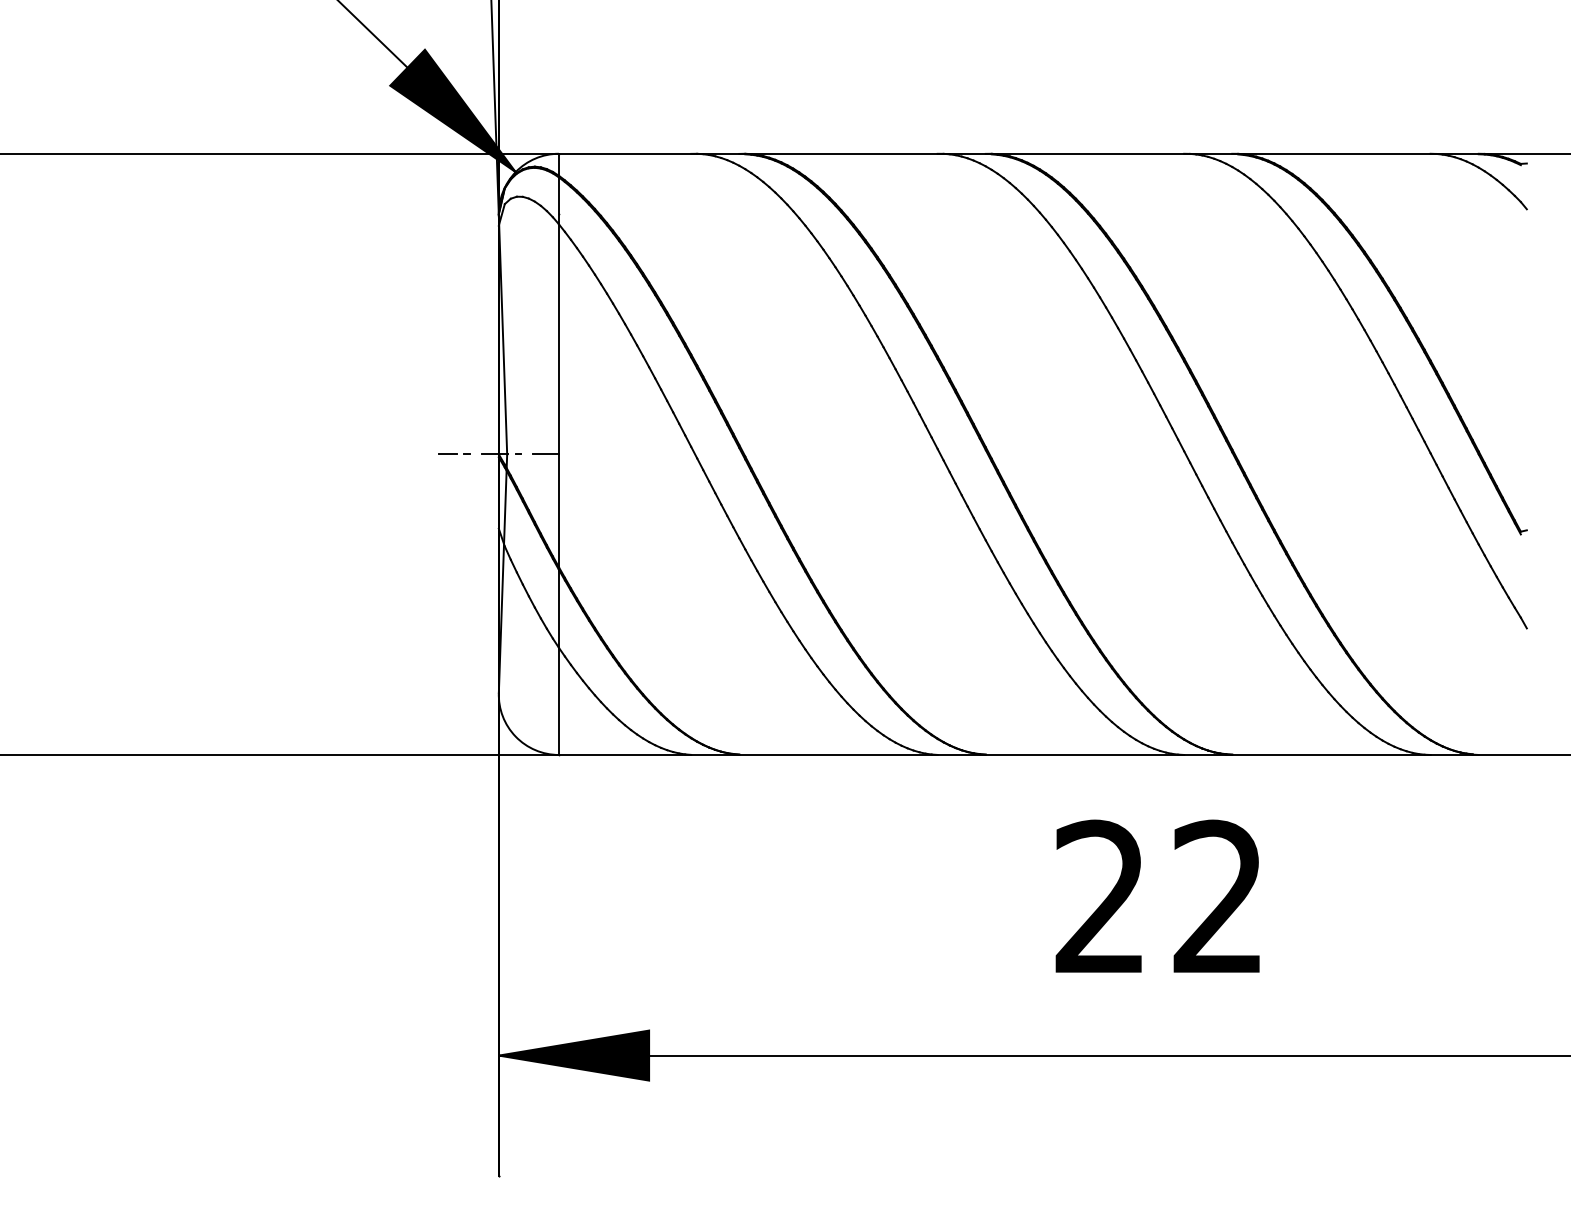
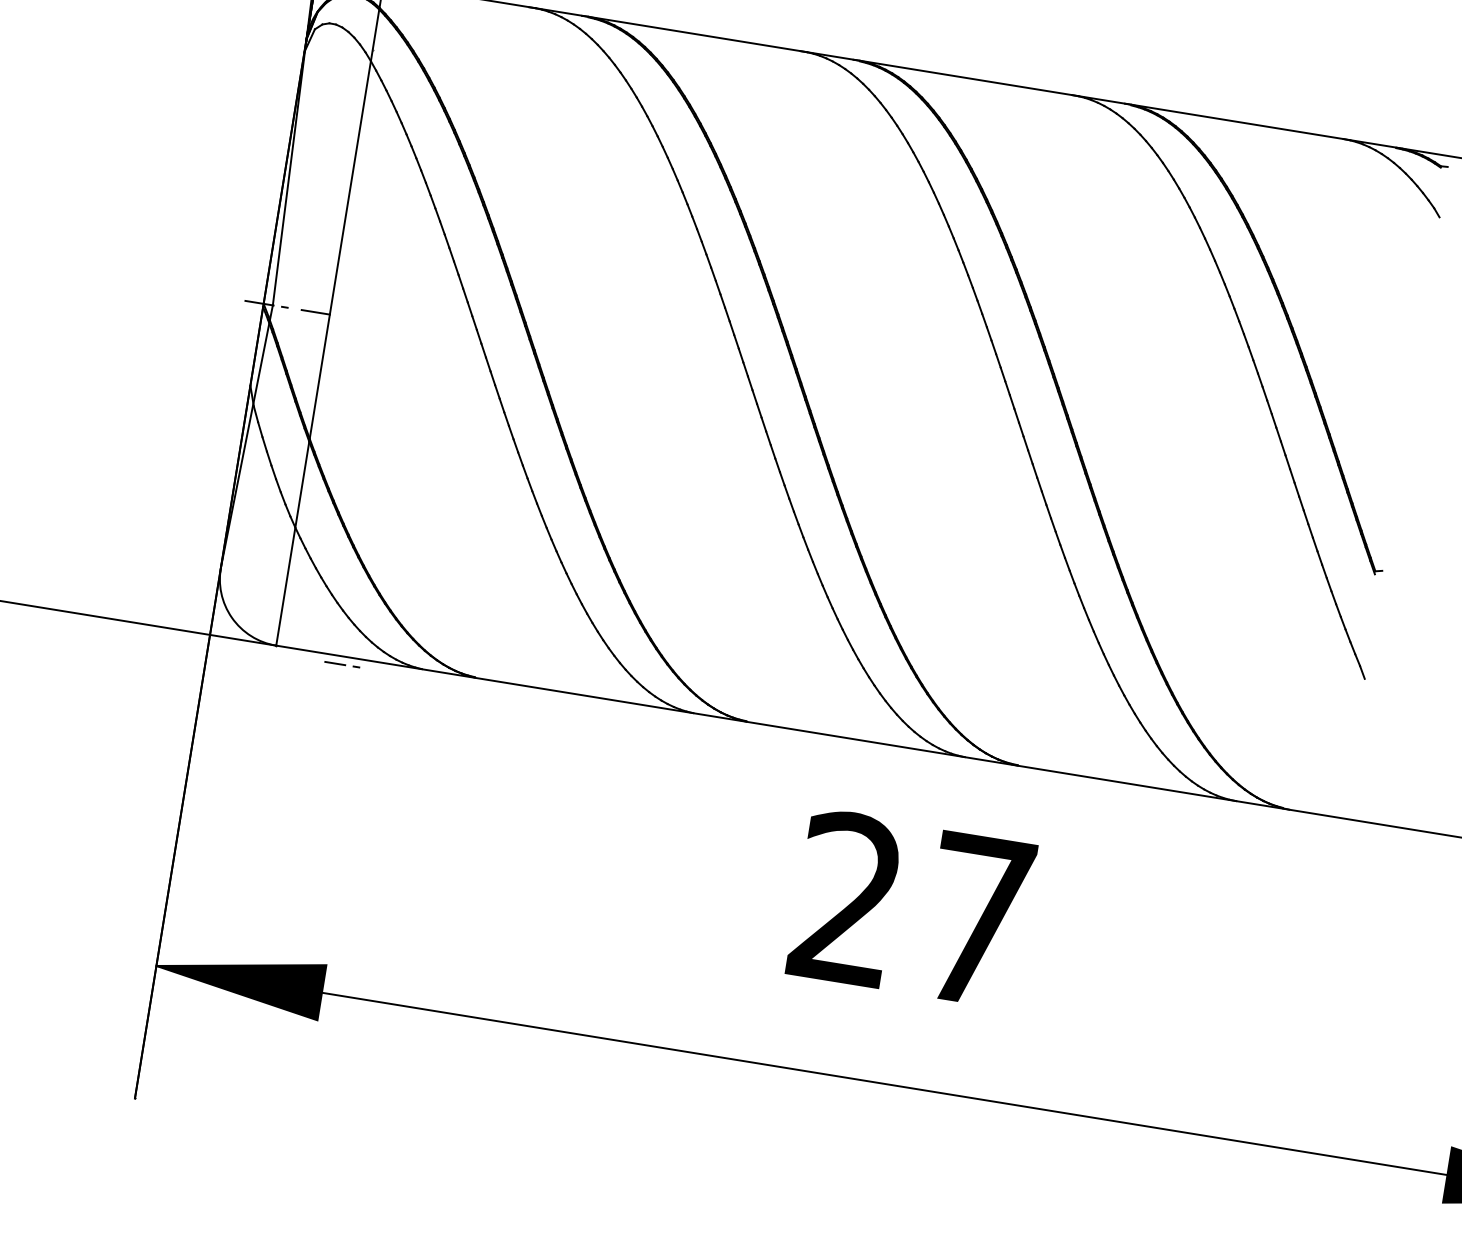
line: (454, 453) -> (342, 663), moved
text: (1217, 895) -> (976, 917), 22 -> 27

